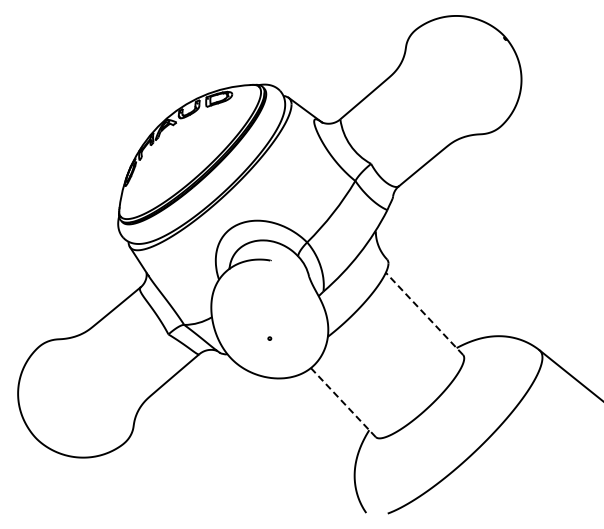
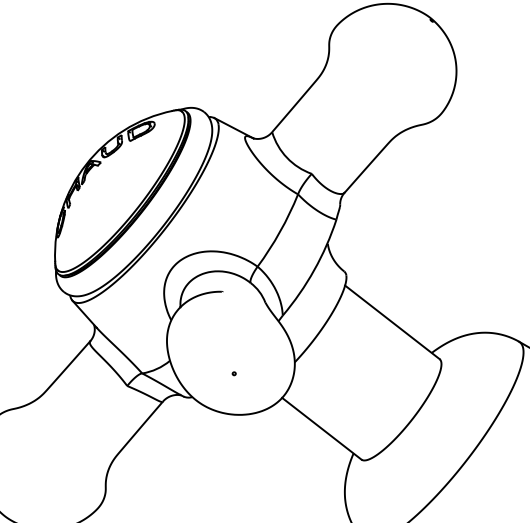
line: (424, 313) -> (392, 322), dashed -> solid
line: (343, 402) -> (321, 428), dashed -> solid

